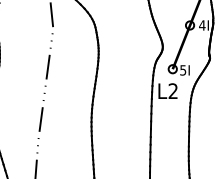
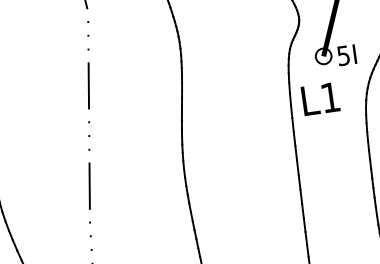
text: (172, 90) -> (328, 96), L2 -> L1

